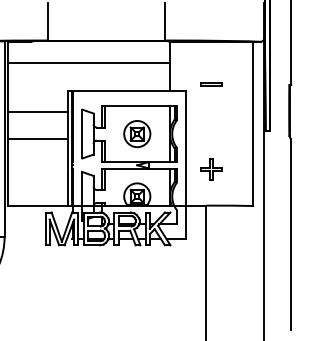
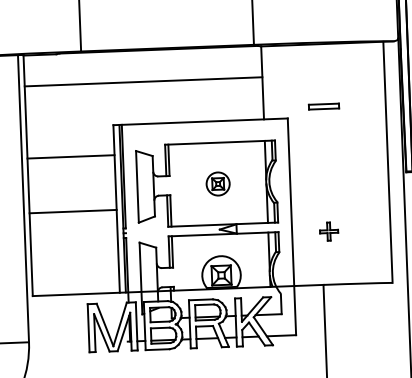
part: (137, 134) -> (218, 184), size x0.6
line: (37, 139) -> (72, 212), moved
part: (211, 169) -> (328, 231), size x0.6

